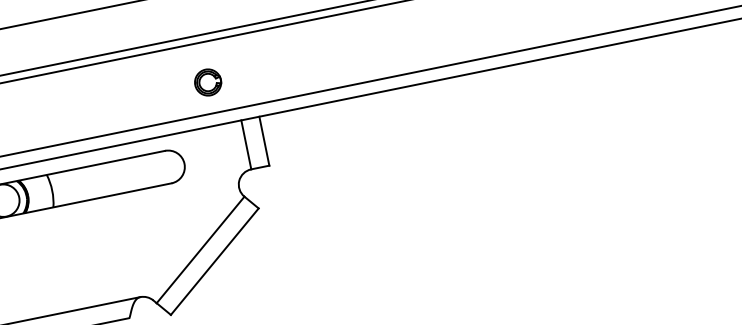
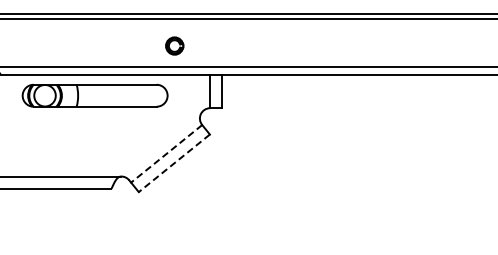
part: (207, 81) -> (174, 45), moved
line: (200, 249) -> (166, 153), solid -> dashed
line: (215, 261) -> (174, 163), solid -> dashed

